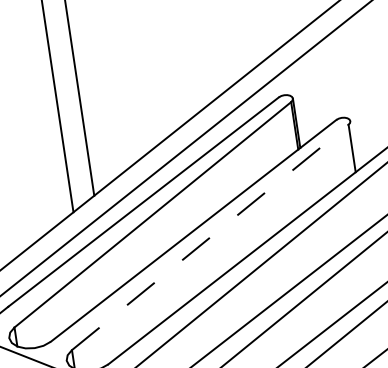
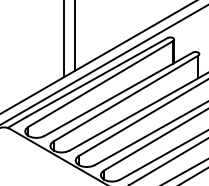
line: (211, 237) -> (126, 98), dashed -> solid

